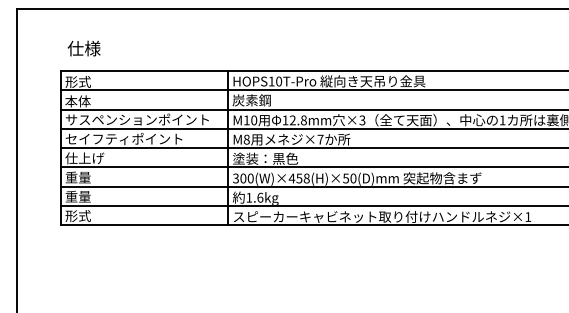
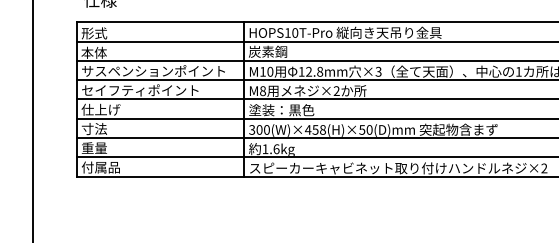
text: (320, 139) -> (336, 90), ×7 -> ×2
text: (77, 177) -> (93, 128), 重量 -> 寸法
text: (84, 216) -> (100, 167), 形式 -> 付属品
text: (528, 216) -> (544, 167), ×1 -> ×2

